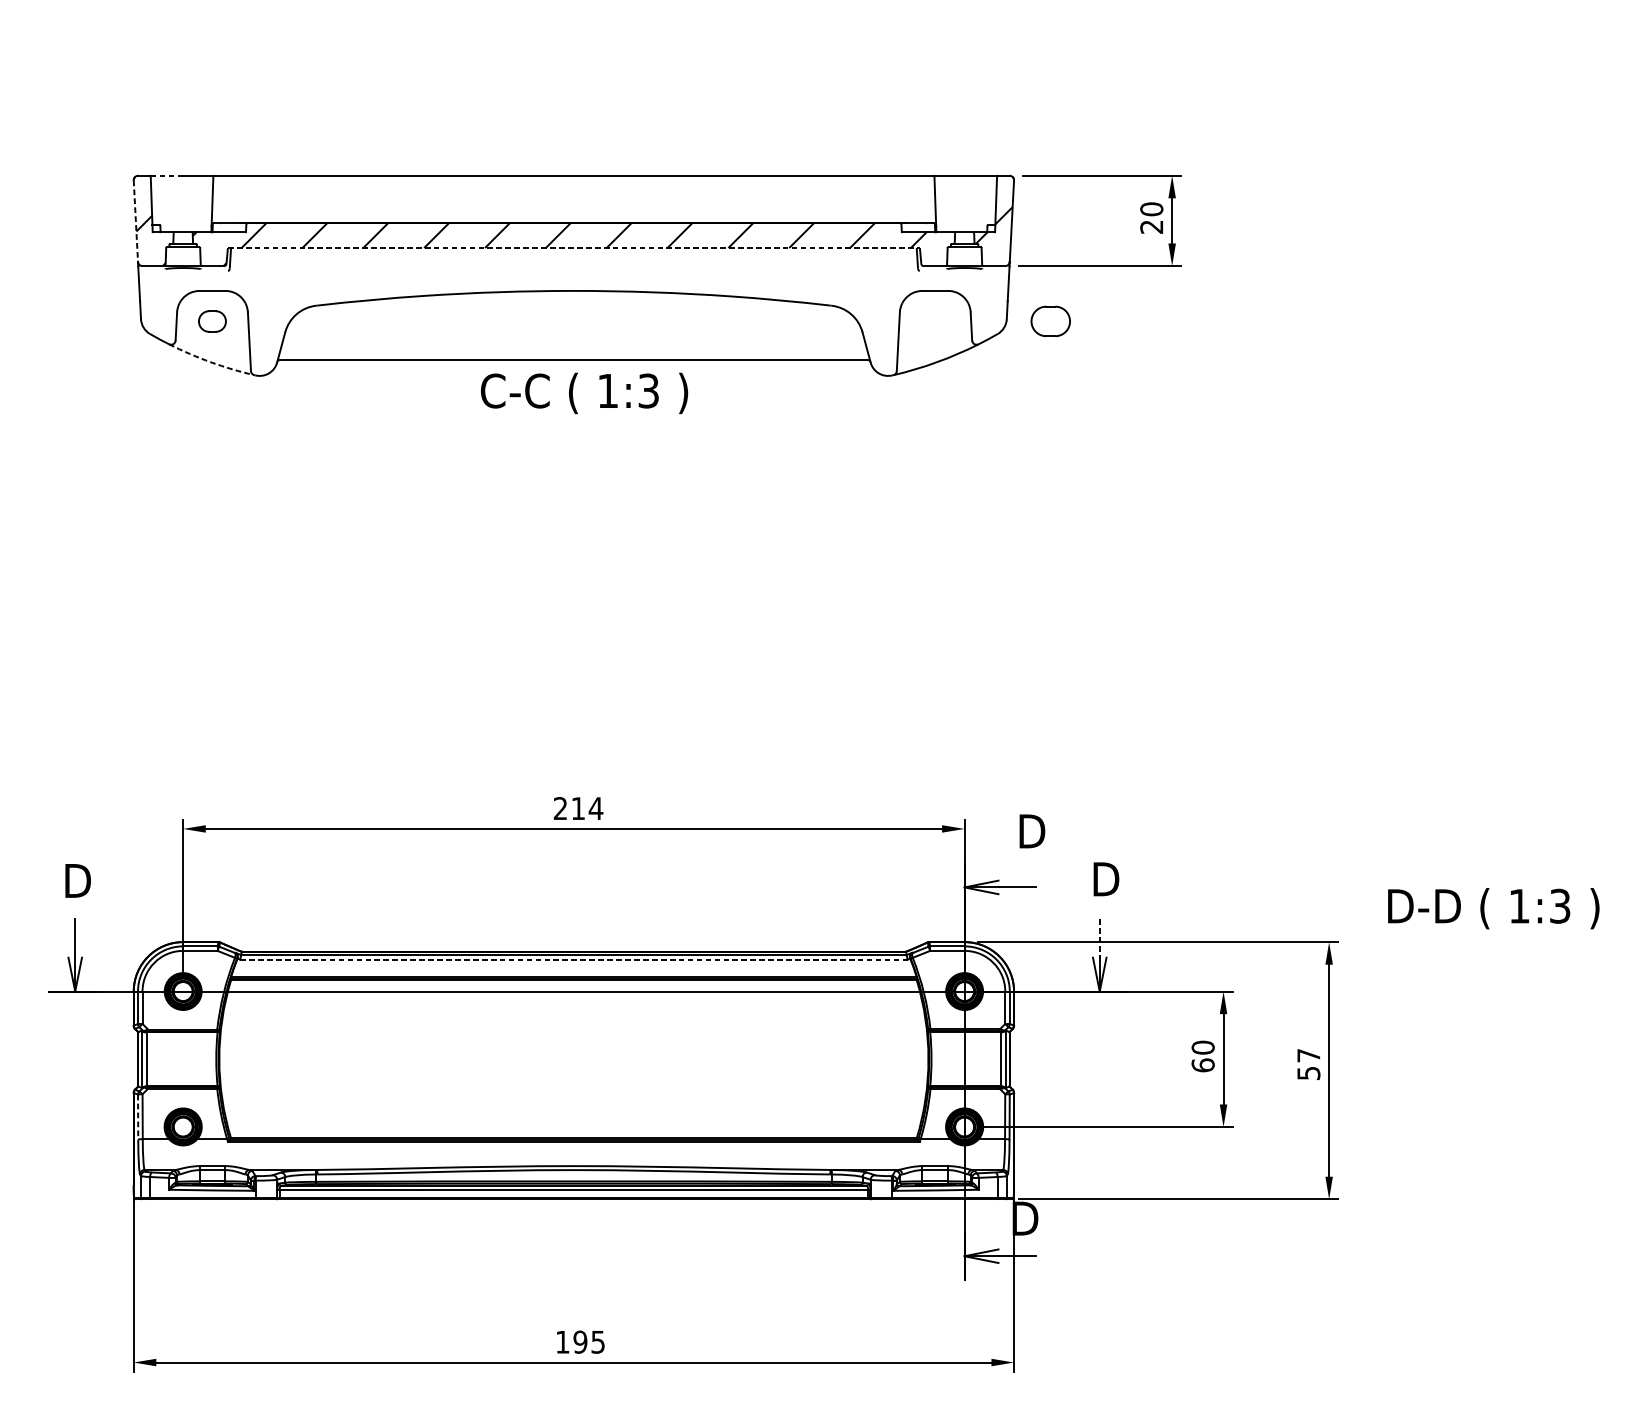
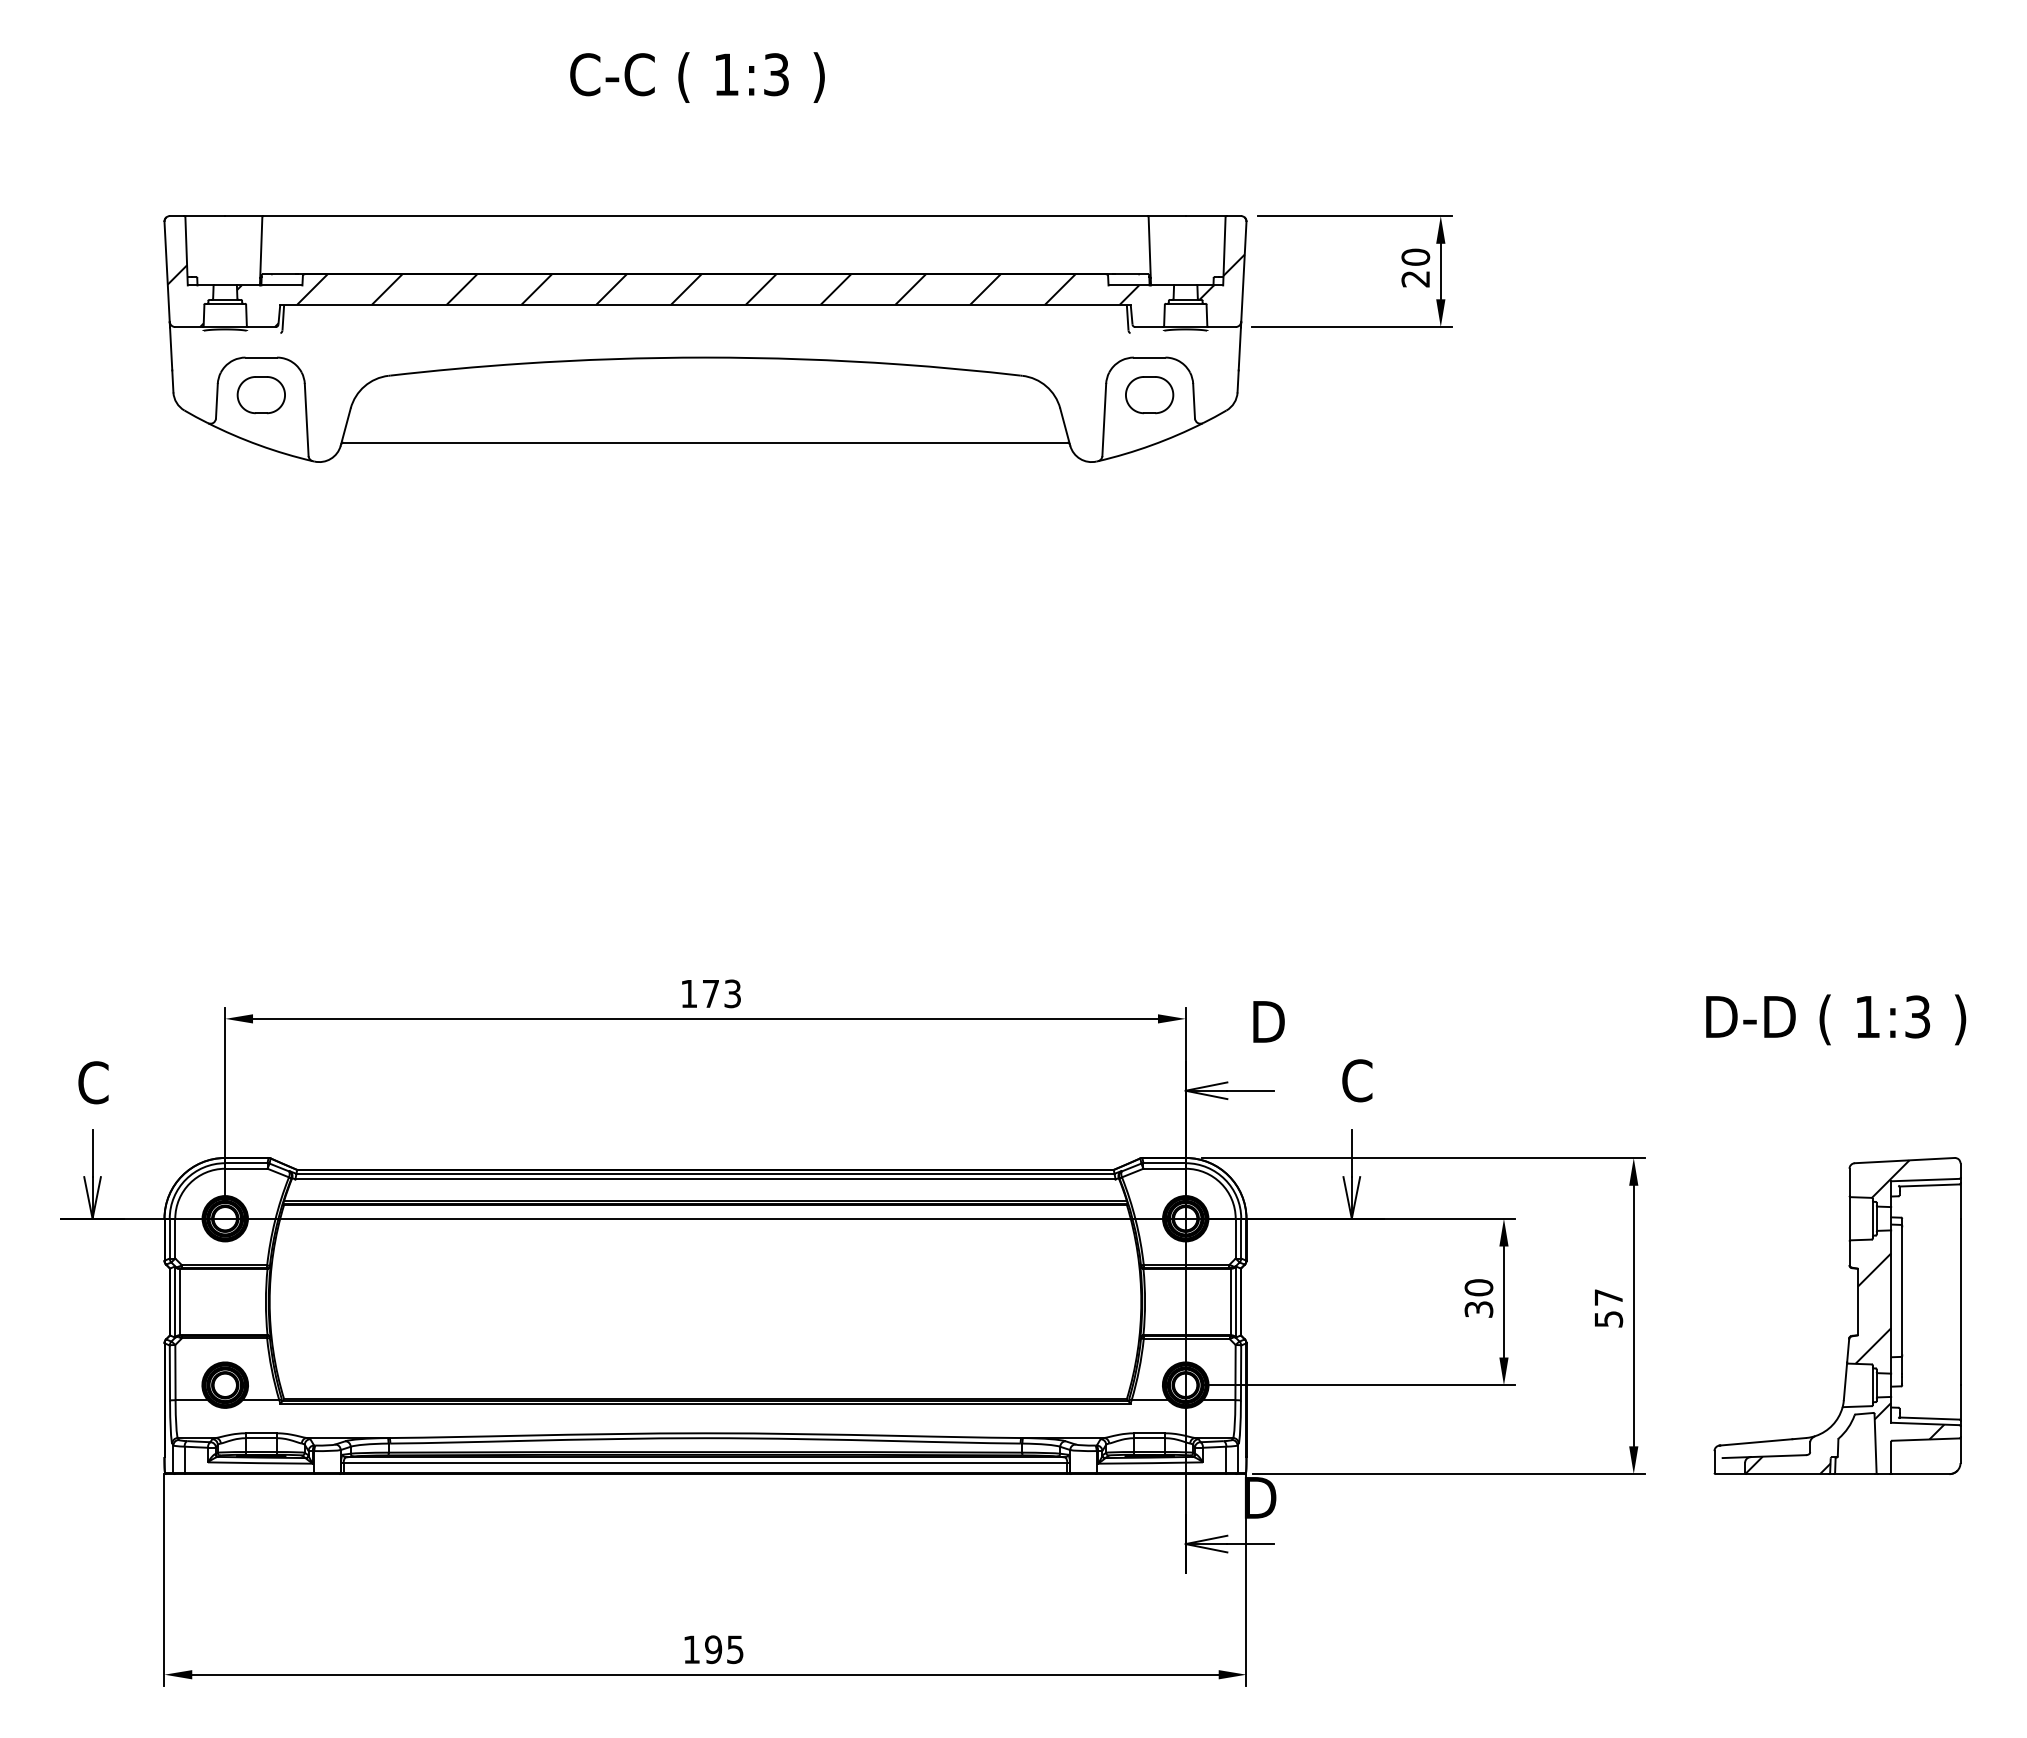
line: (166, 176) -> (204, 216), dashed -> solid
line: (136, 221) -> (167, 272), dashed -> solid
line: (573, 247) -> (705, 304), dashed -> solid
part: (211, 321) -> (260, 395), size x1.43
part: (1050, 321) -> (1149, 395), moved
arc: (211, 362) -> (259, 445), dashed -> solid
text: (584, 393) -> (697, 77), moved
text: (577, 808) -> (710, 993), 214 -> 173
text: (1105, 879) -> (1358, 1080), D -> C
text: (76, 880) -> (94, 1082), D -> C
text: (1494, 908) -> (1836, 1019), moved
line: (1099, 938) -> (1351, 1153), dashed -> solid
line: (573, 959) -> (705, 1179), dashed -> solid
text: (1202, 1064) -> (1478, 1308), 60 -> 30
part: (1511, 1070) -> (1857, 1315), added
line: (137, 1117) -> (169, 1373), dashed -> solid

